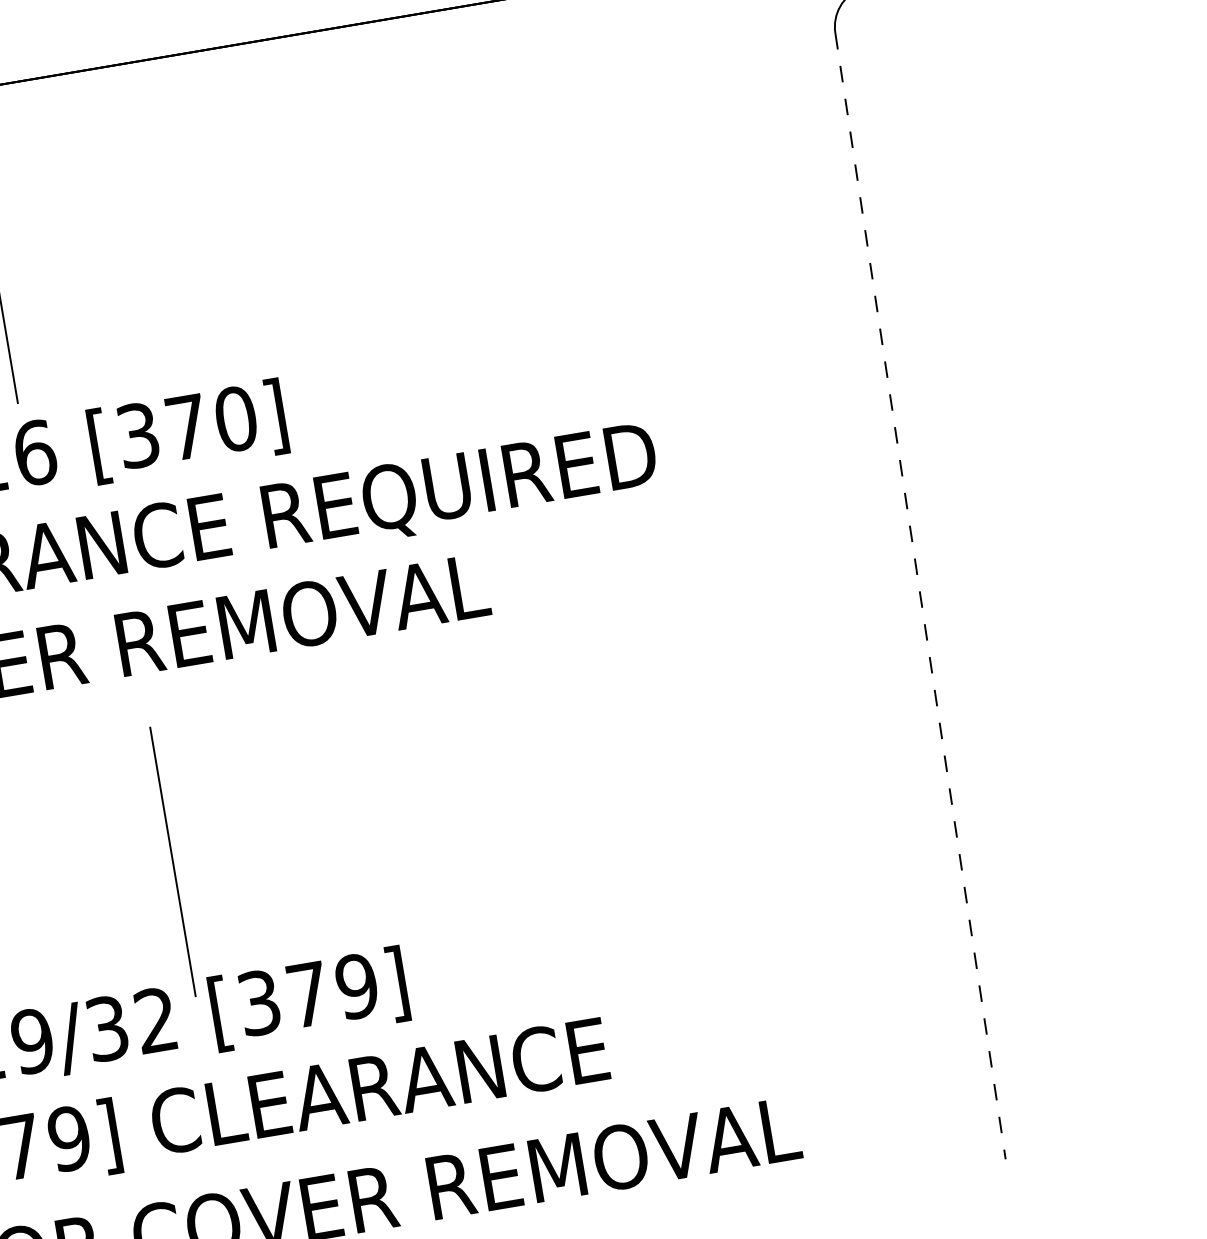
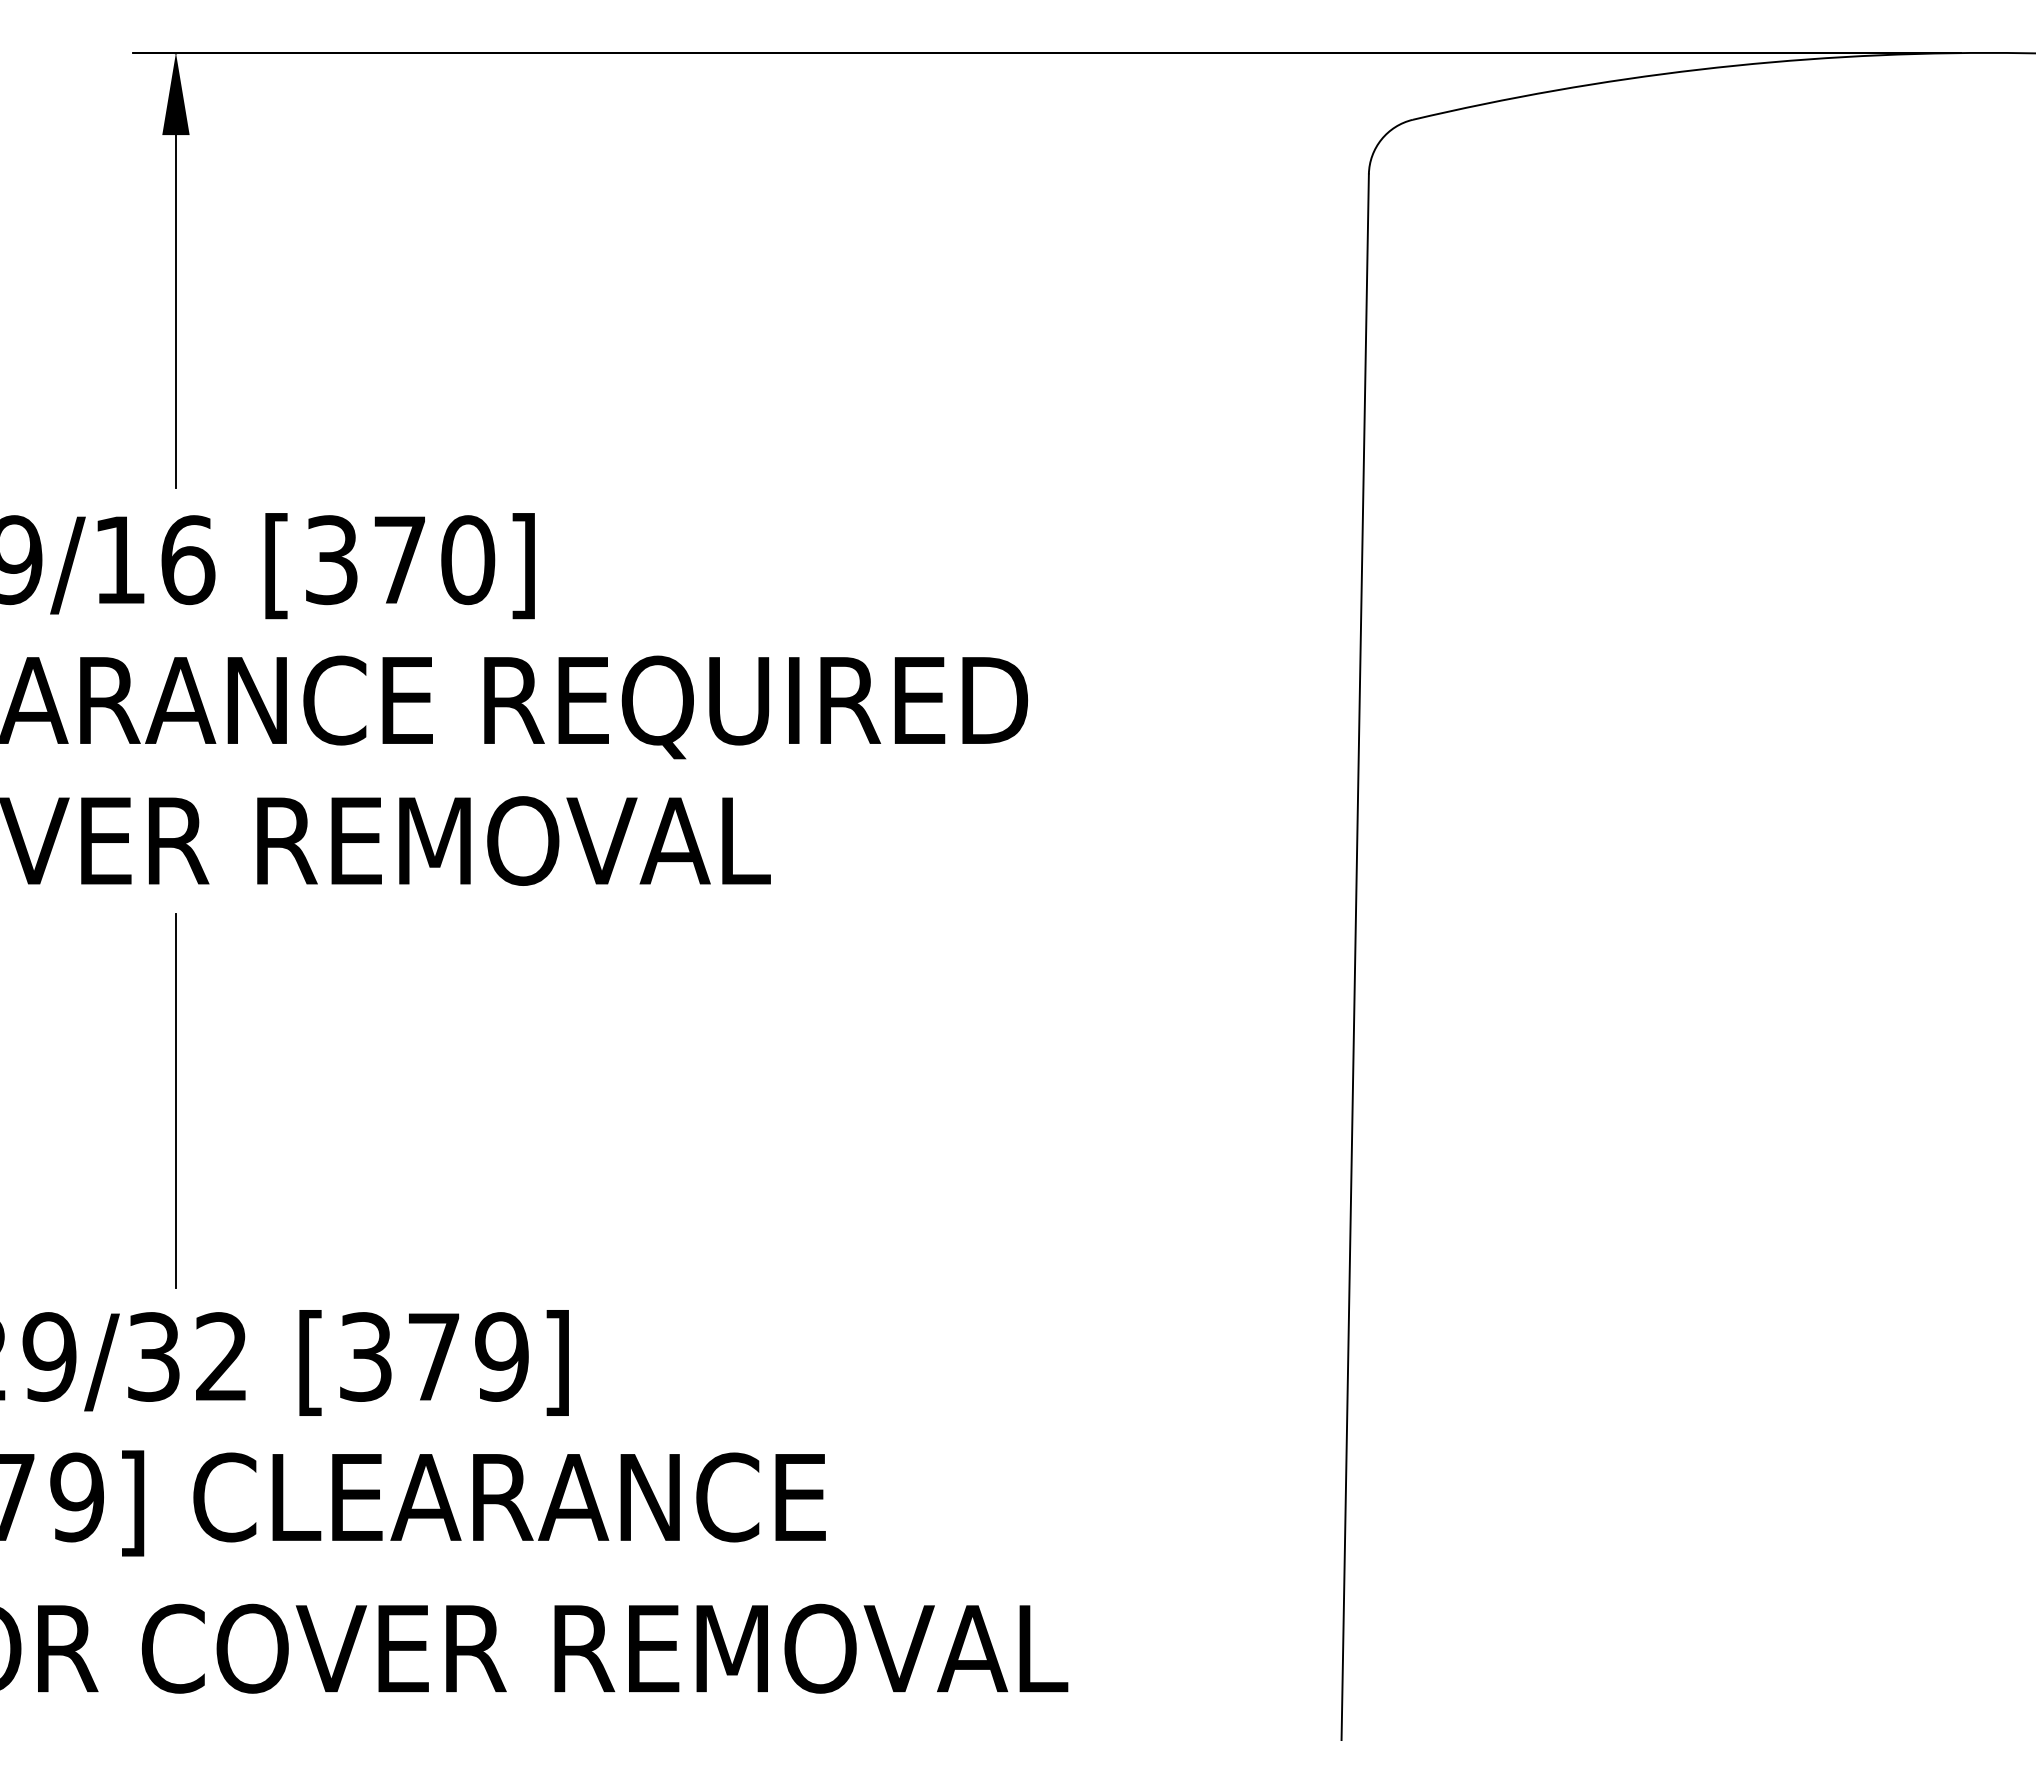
line: (920, 596) -> (1355, 957), dashed -> solid
line: (172, 861) -> (175, 1100), moved

